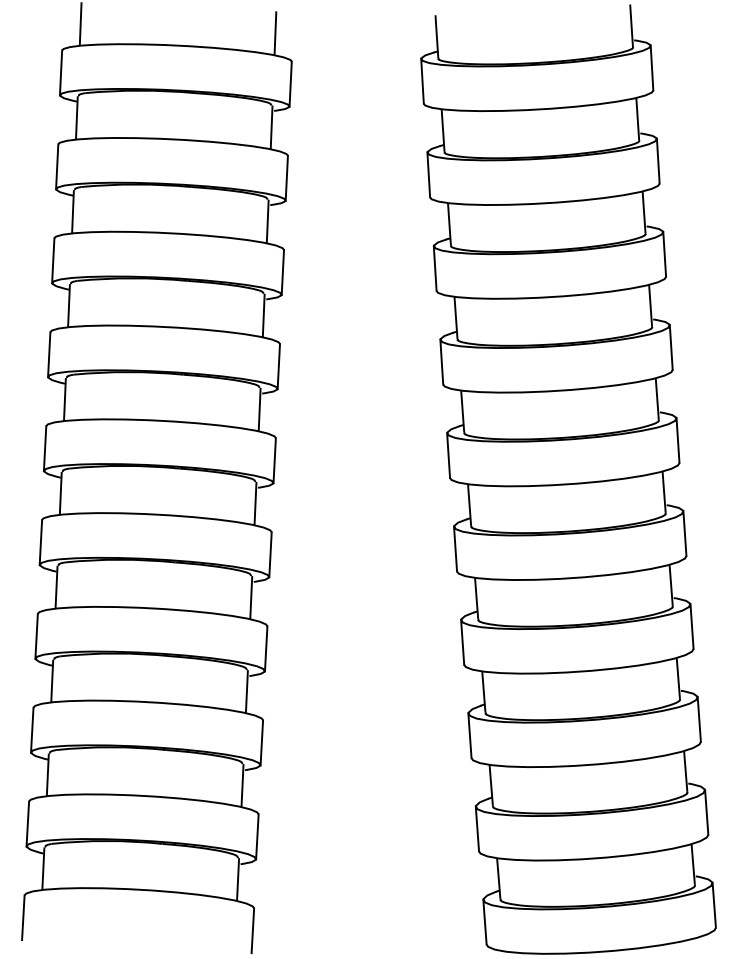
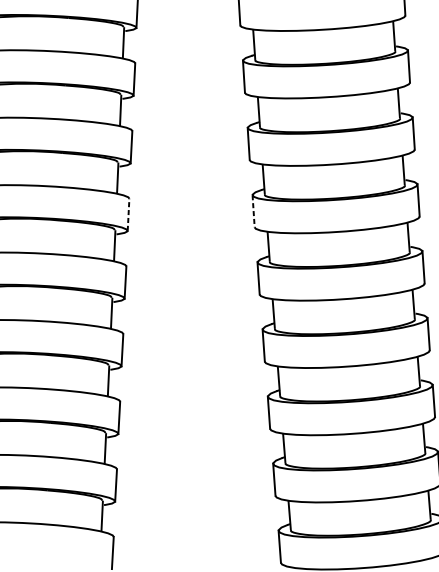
line: (448, 456) -> (253, 211), solid -> dashed
line: (274, 460) -> (128, 214), solid -> dashed

